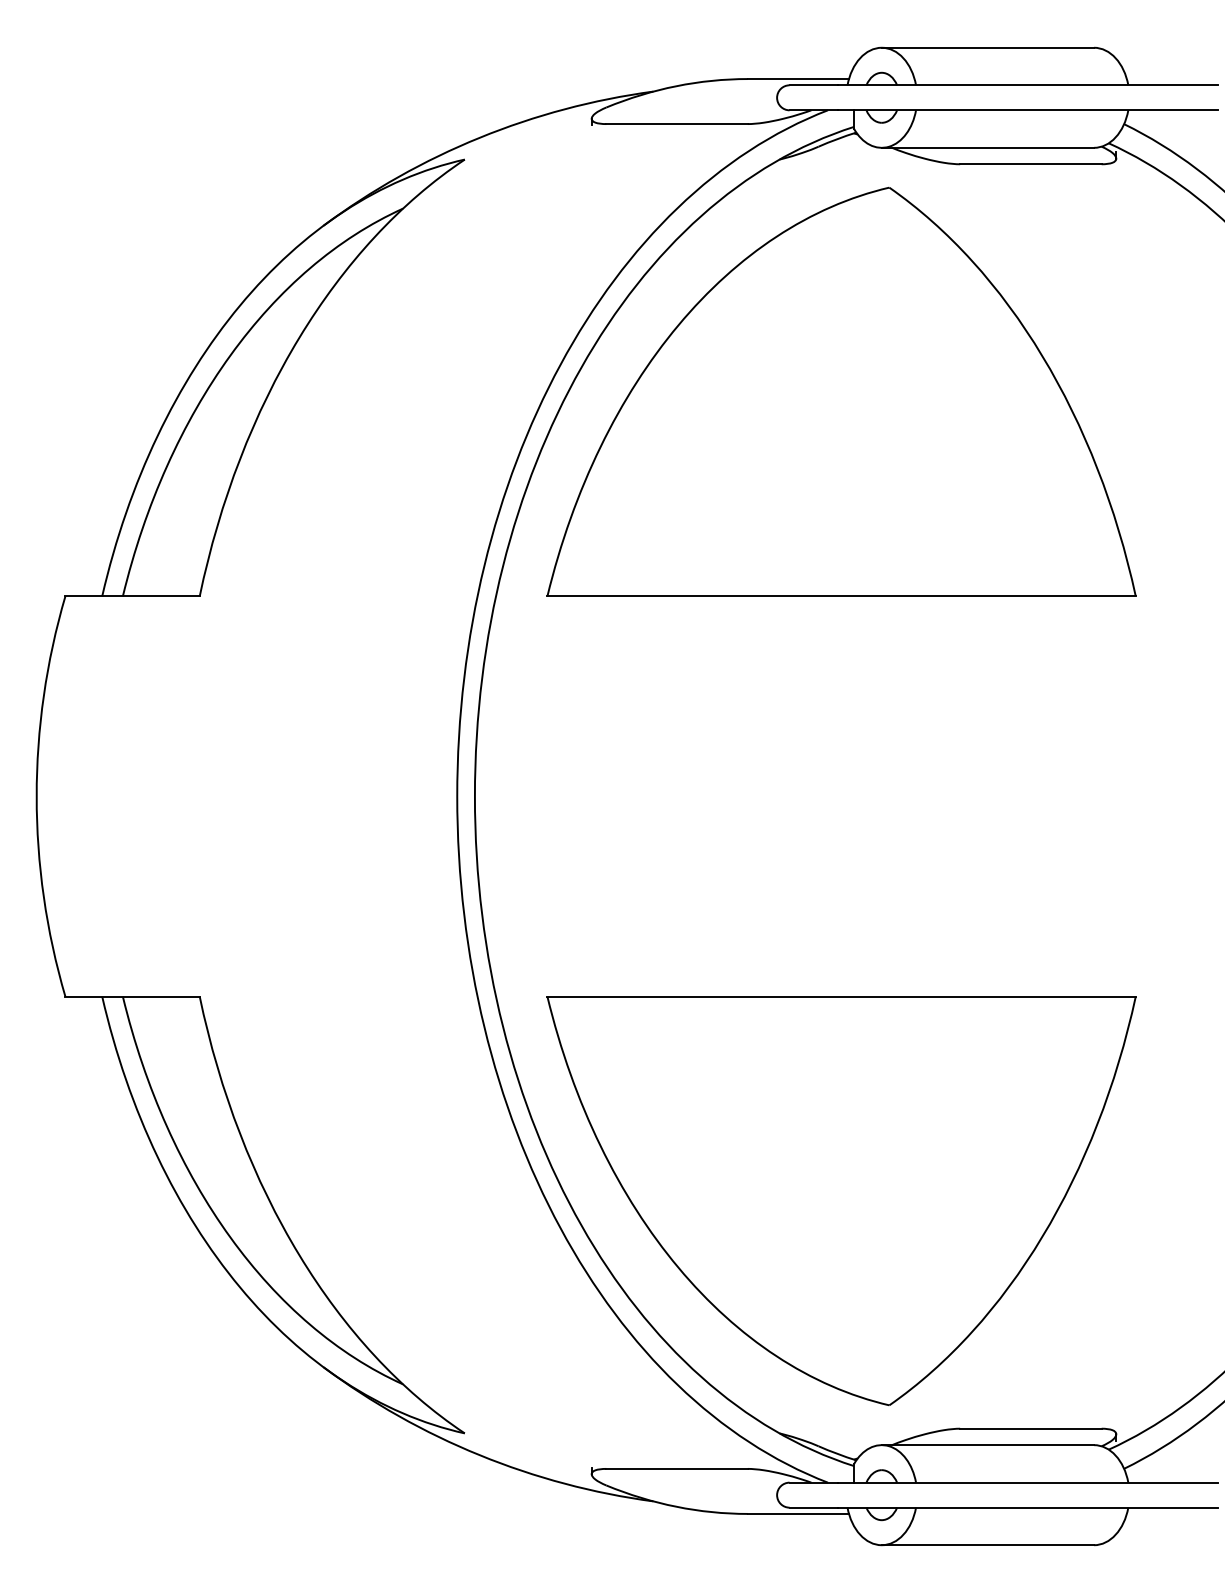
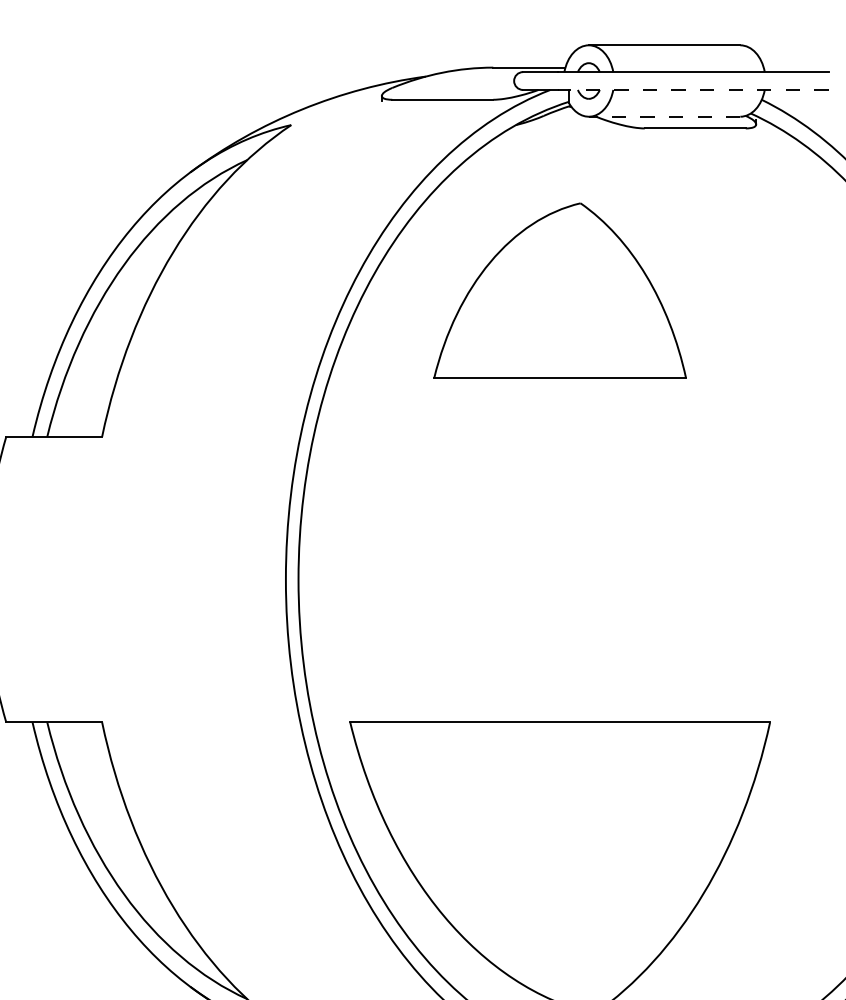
line: (1027, 110) -> (692, 90), solid -> dashed
line: (987, 147) -> (664, 116), solid -> dashed
part: (841, 391) -> (560, 290), size x0.6

